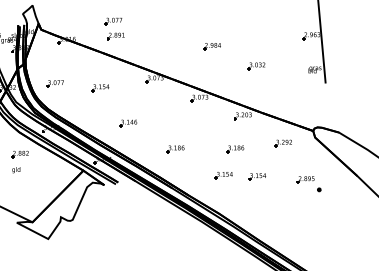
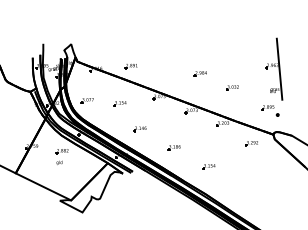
part: (112, 21) -> (128, 55), removed
part: (234, 148) -> (216, 147), removed
part: (256, 176) -> (232, 167), removed
part: (309, 183) -> (270, 110), moved

